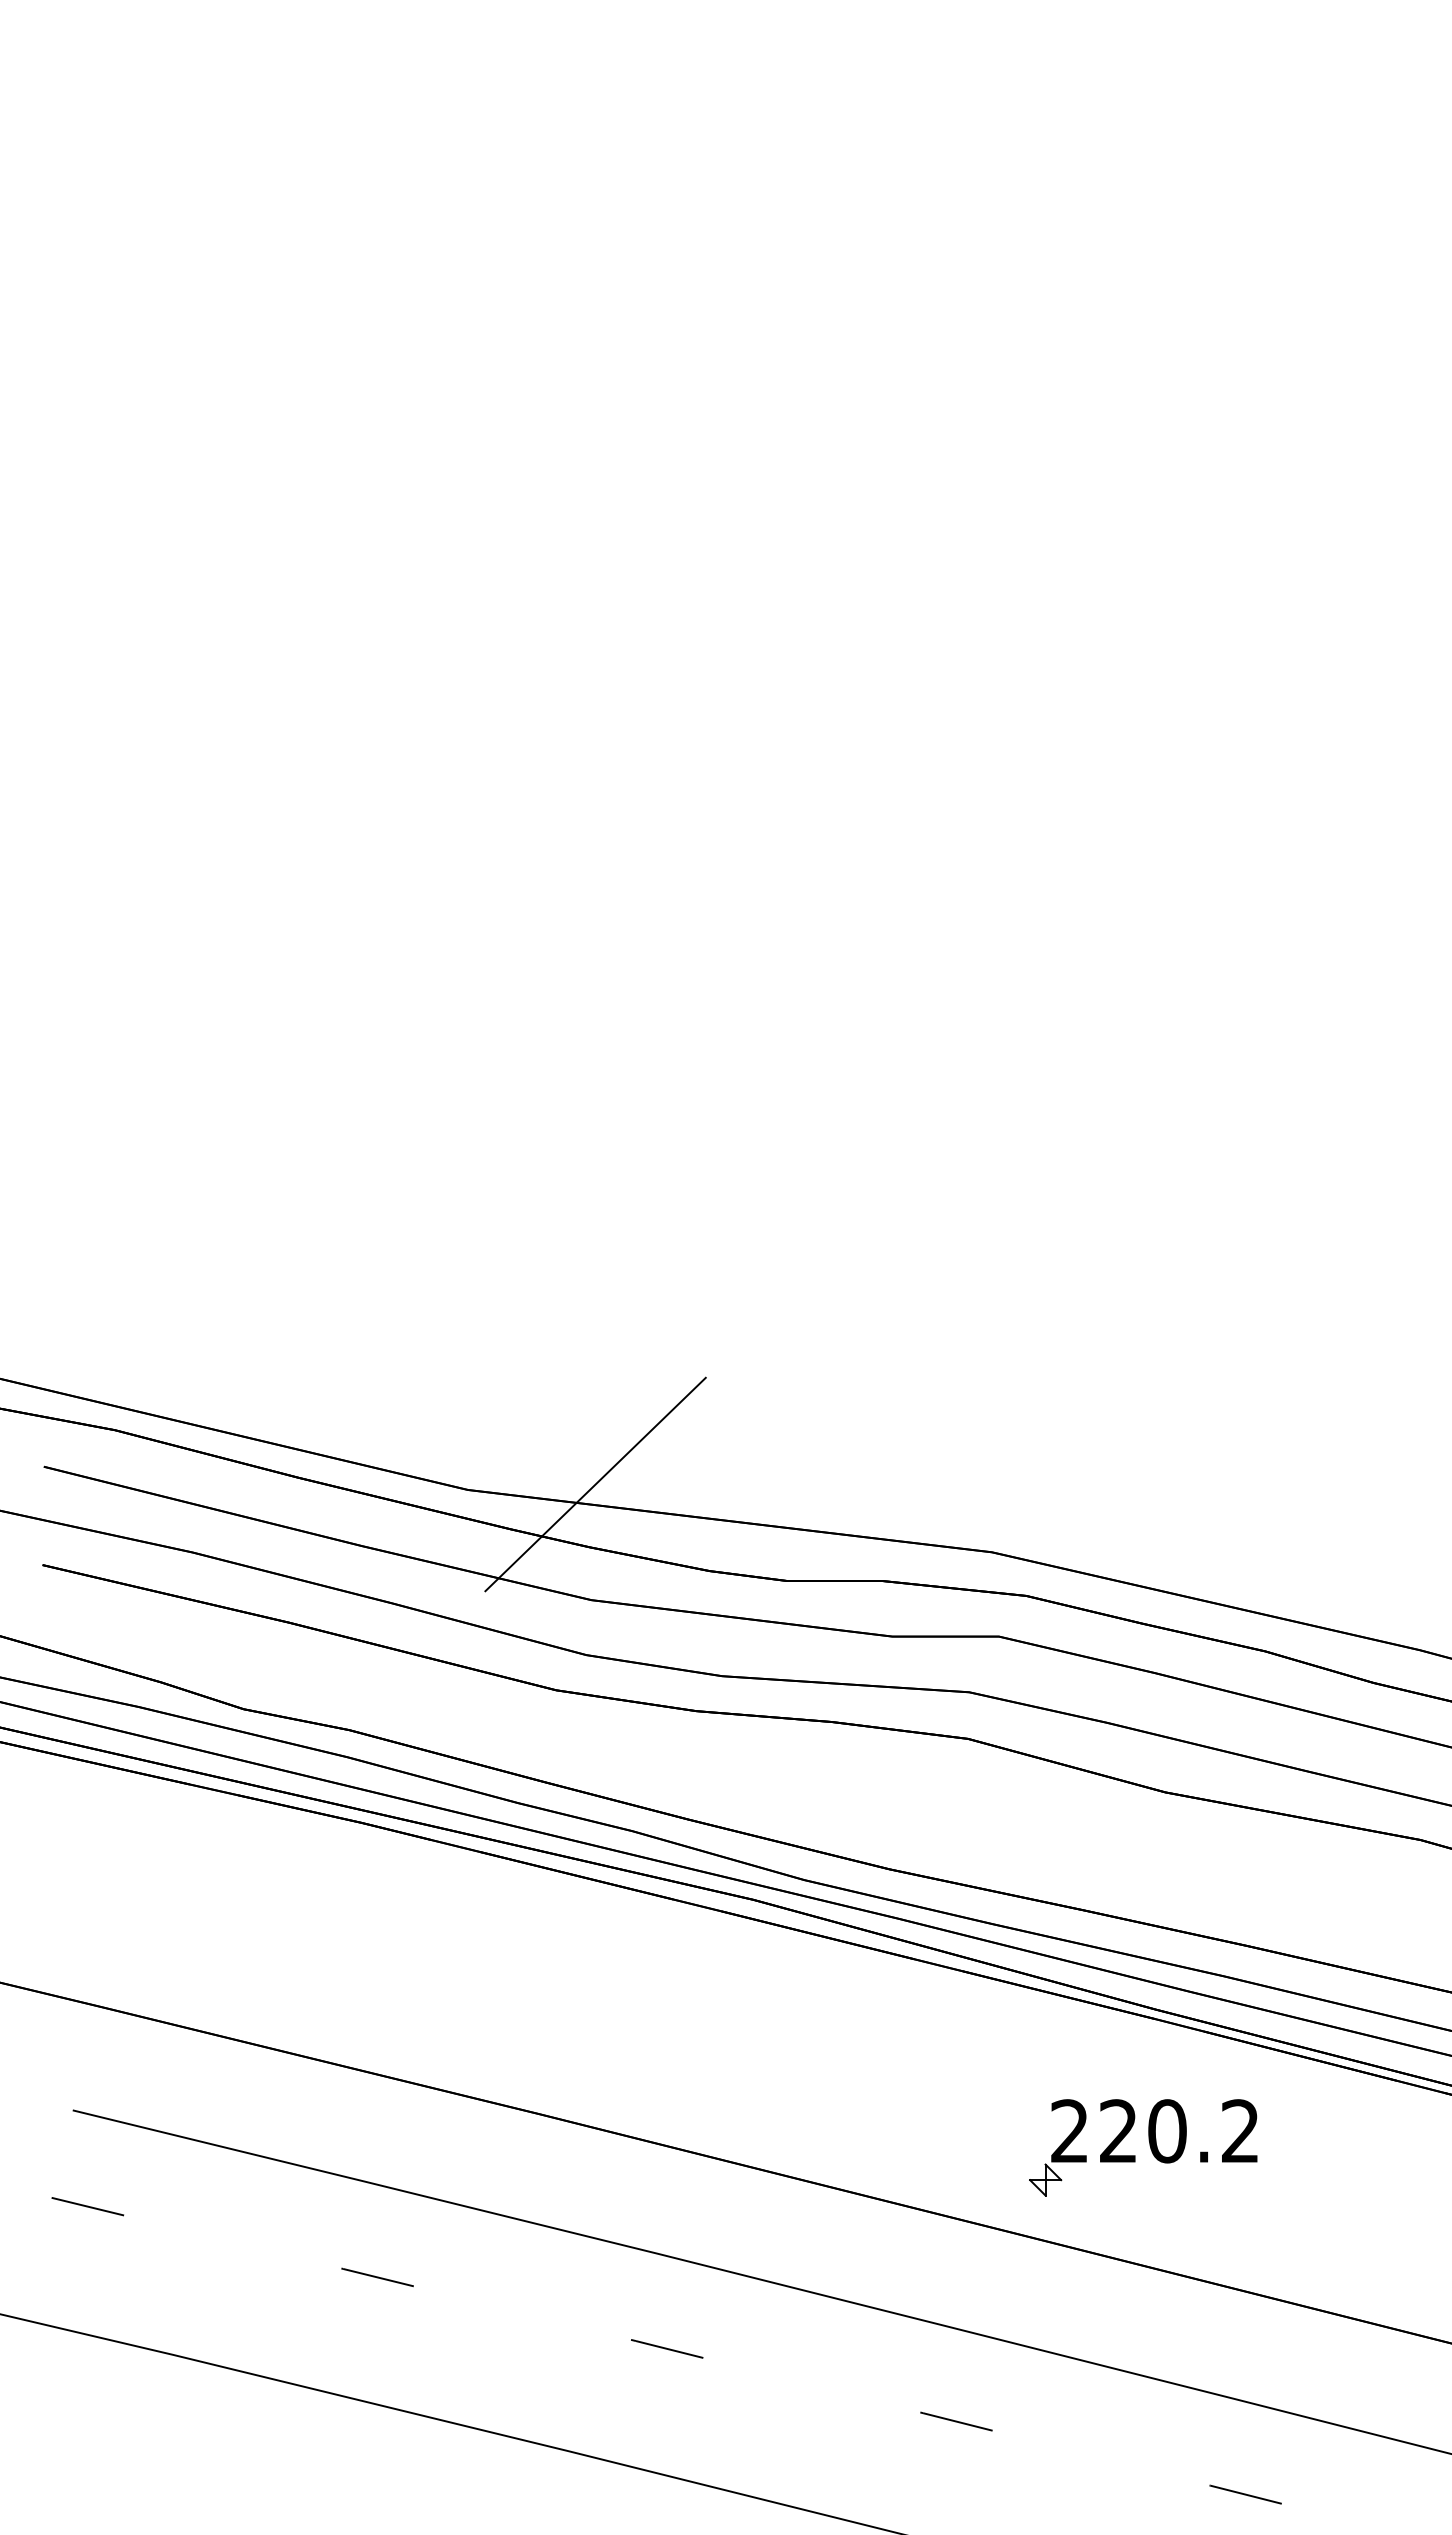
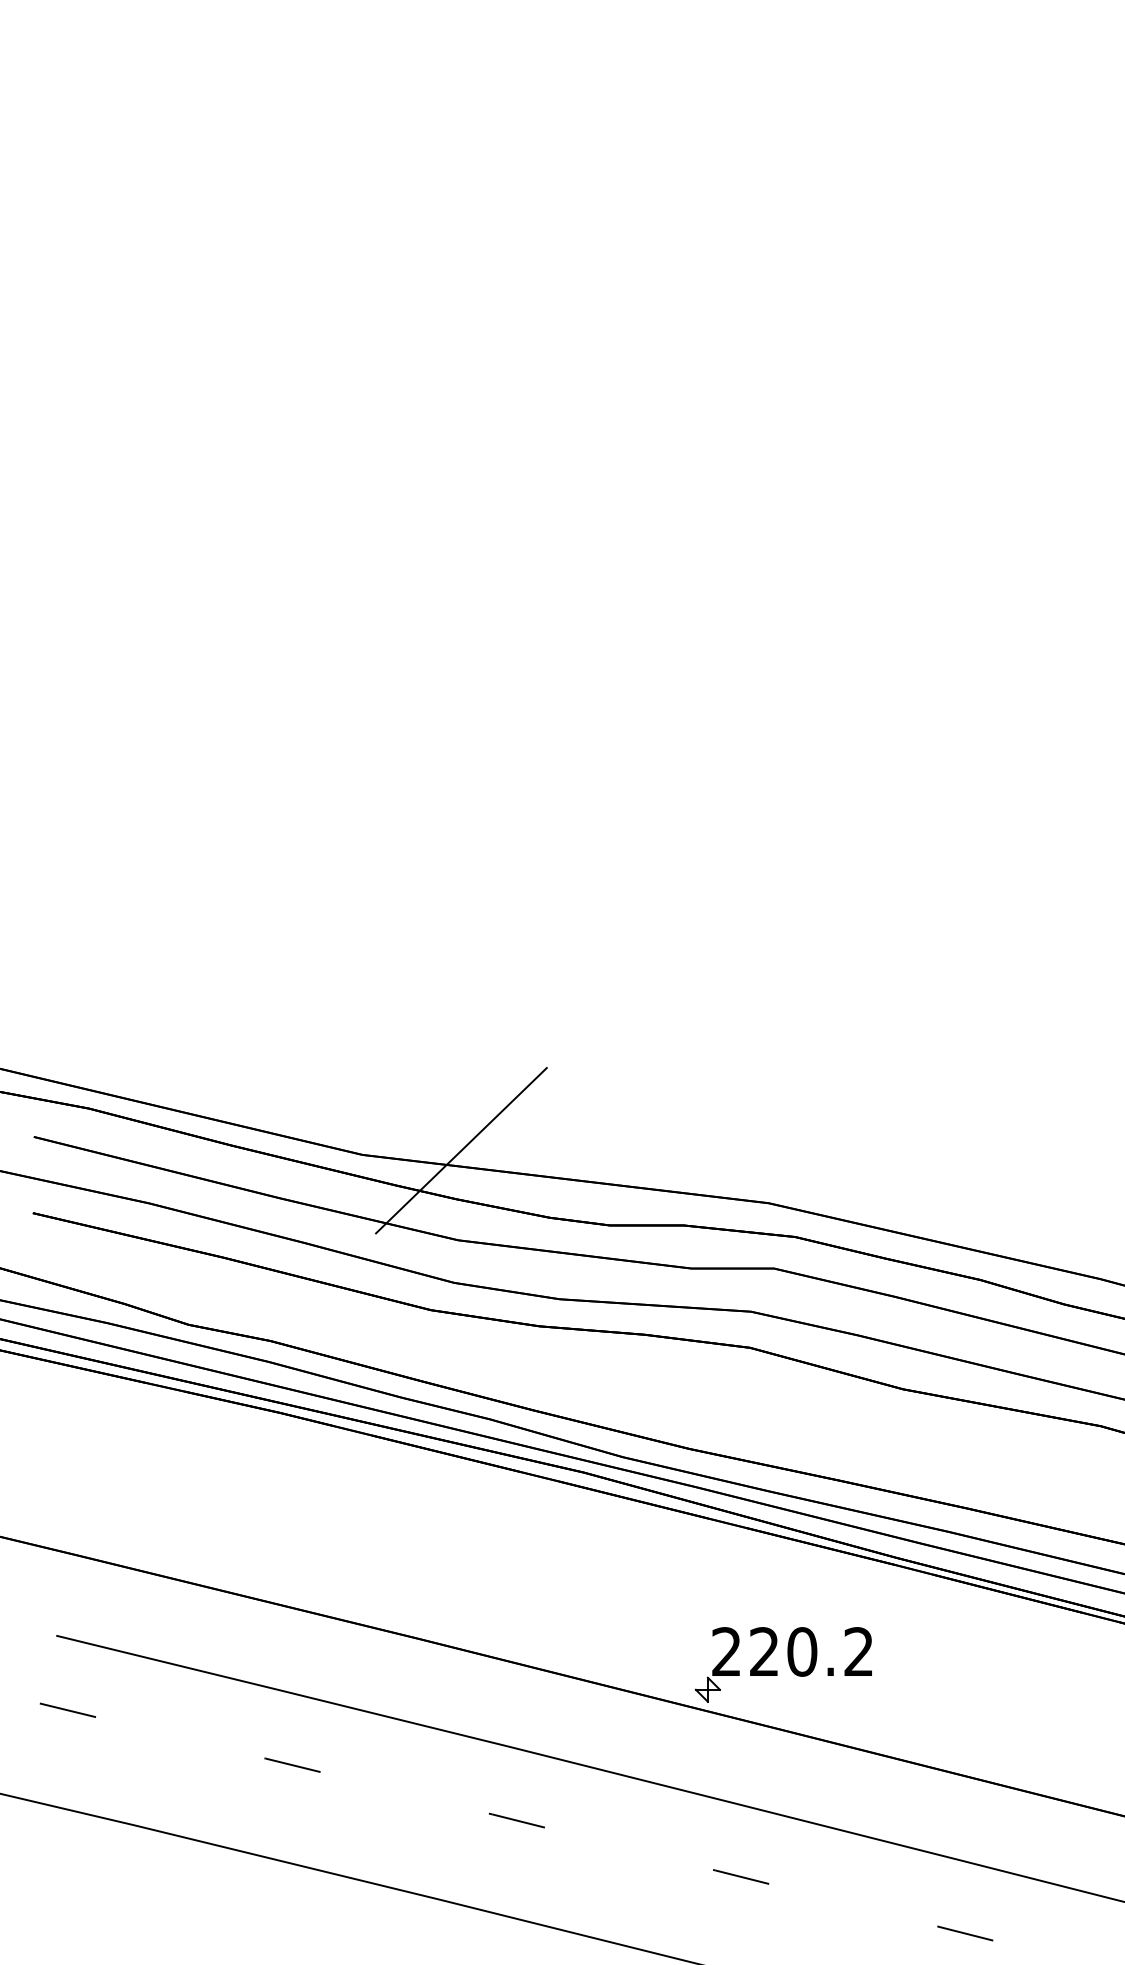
part: (1149, 2145) -> (788, 1662), moved

